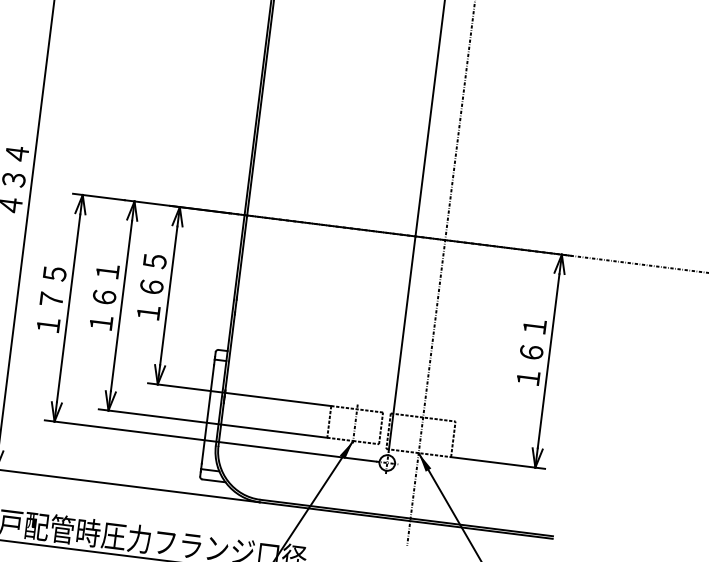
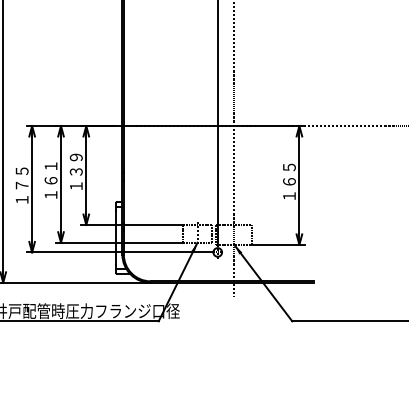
text: (151, 273) -> (75, 164), １６５ -> １３９
text: (534, 326) -> (289, 167), １６１ -> １６５

